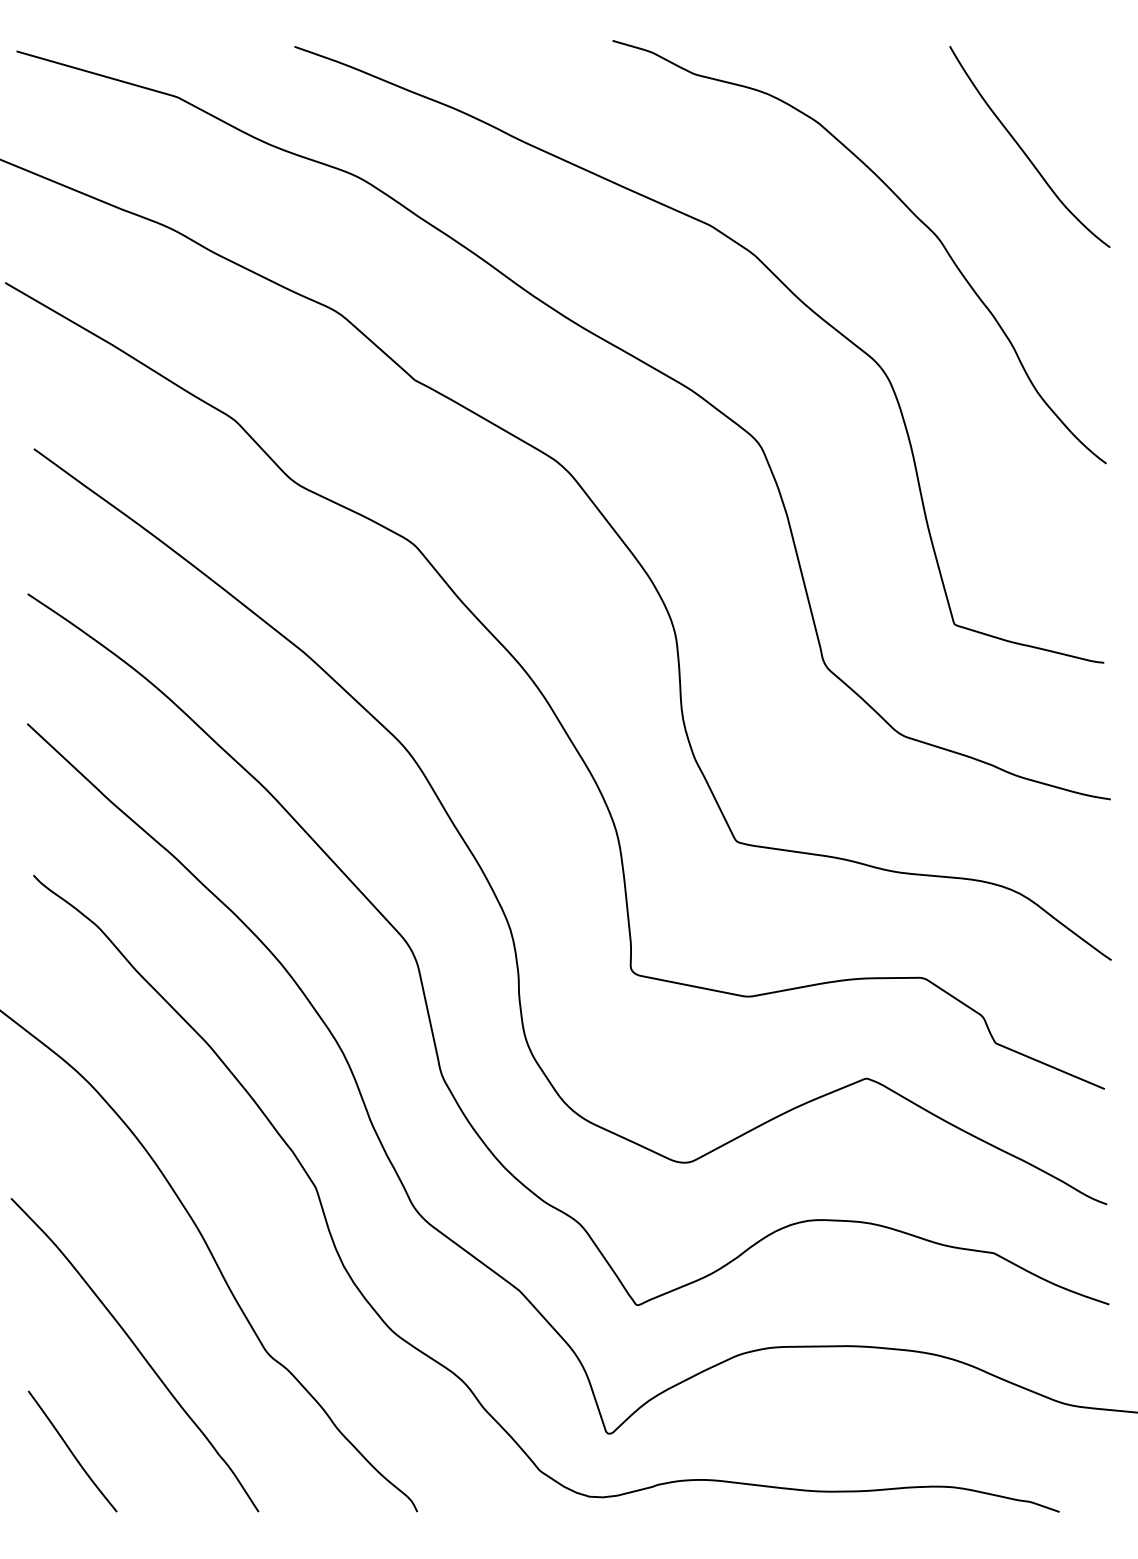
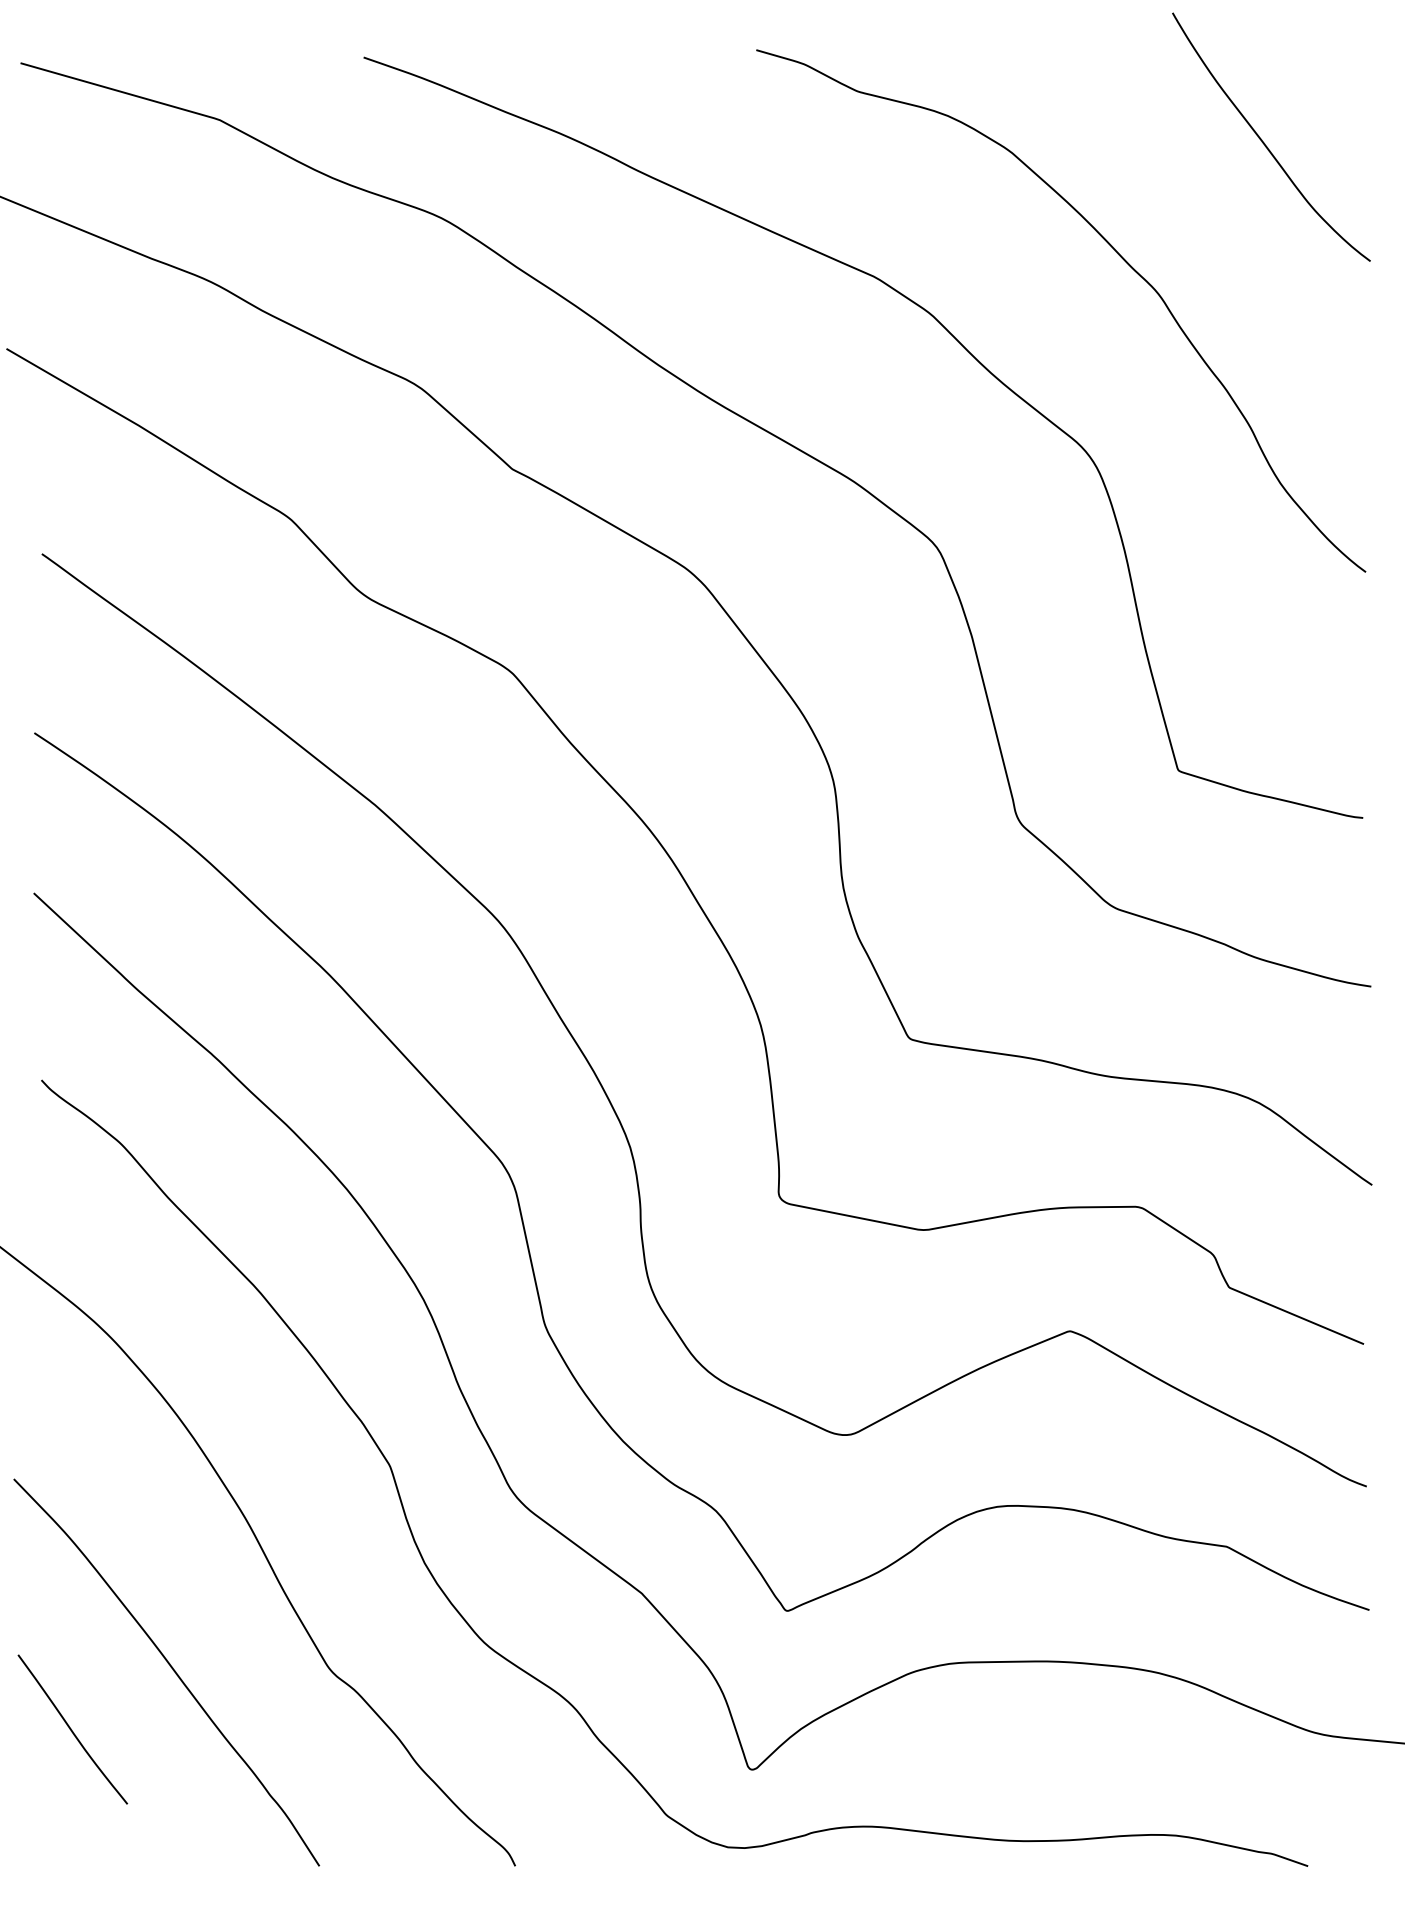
curve: (1024, 151) -> (1264, 142), moved
curve: (71, 1451) -> (71, 1729), moved

